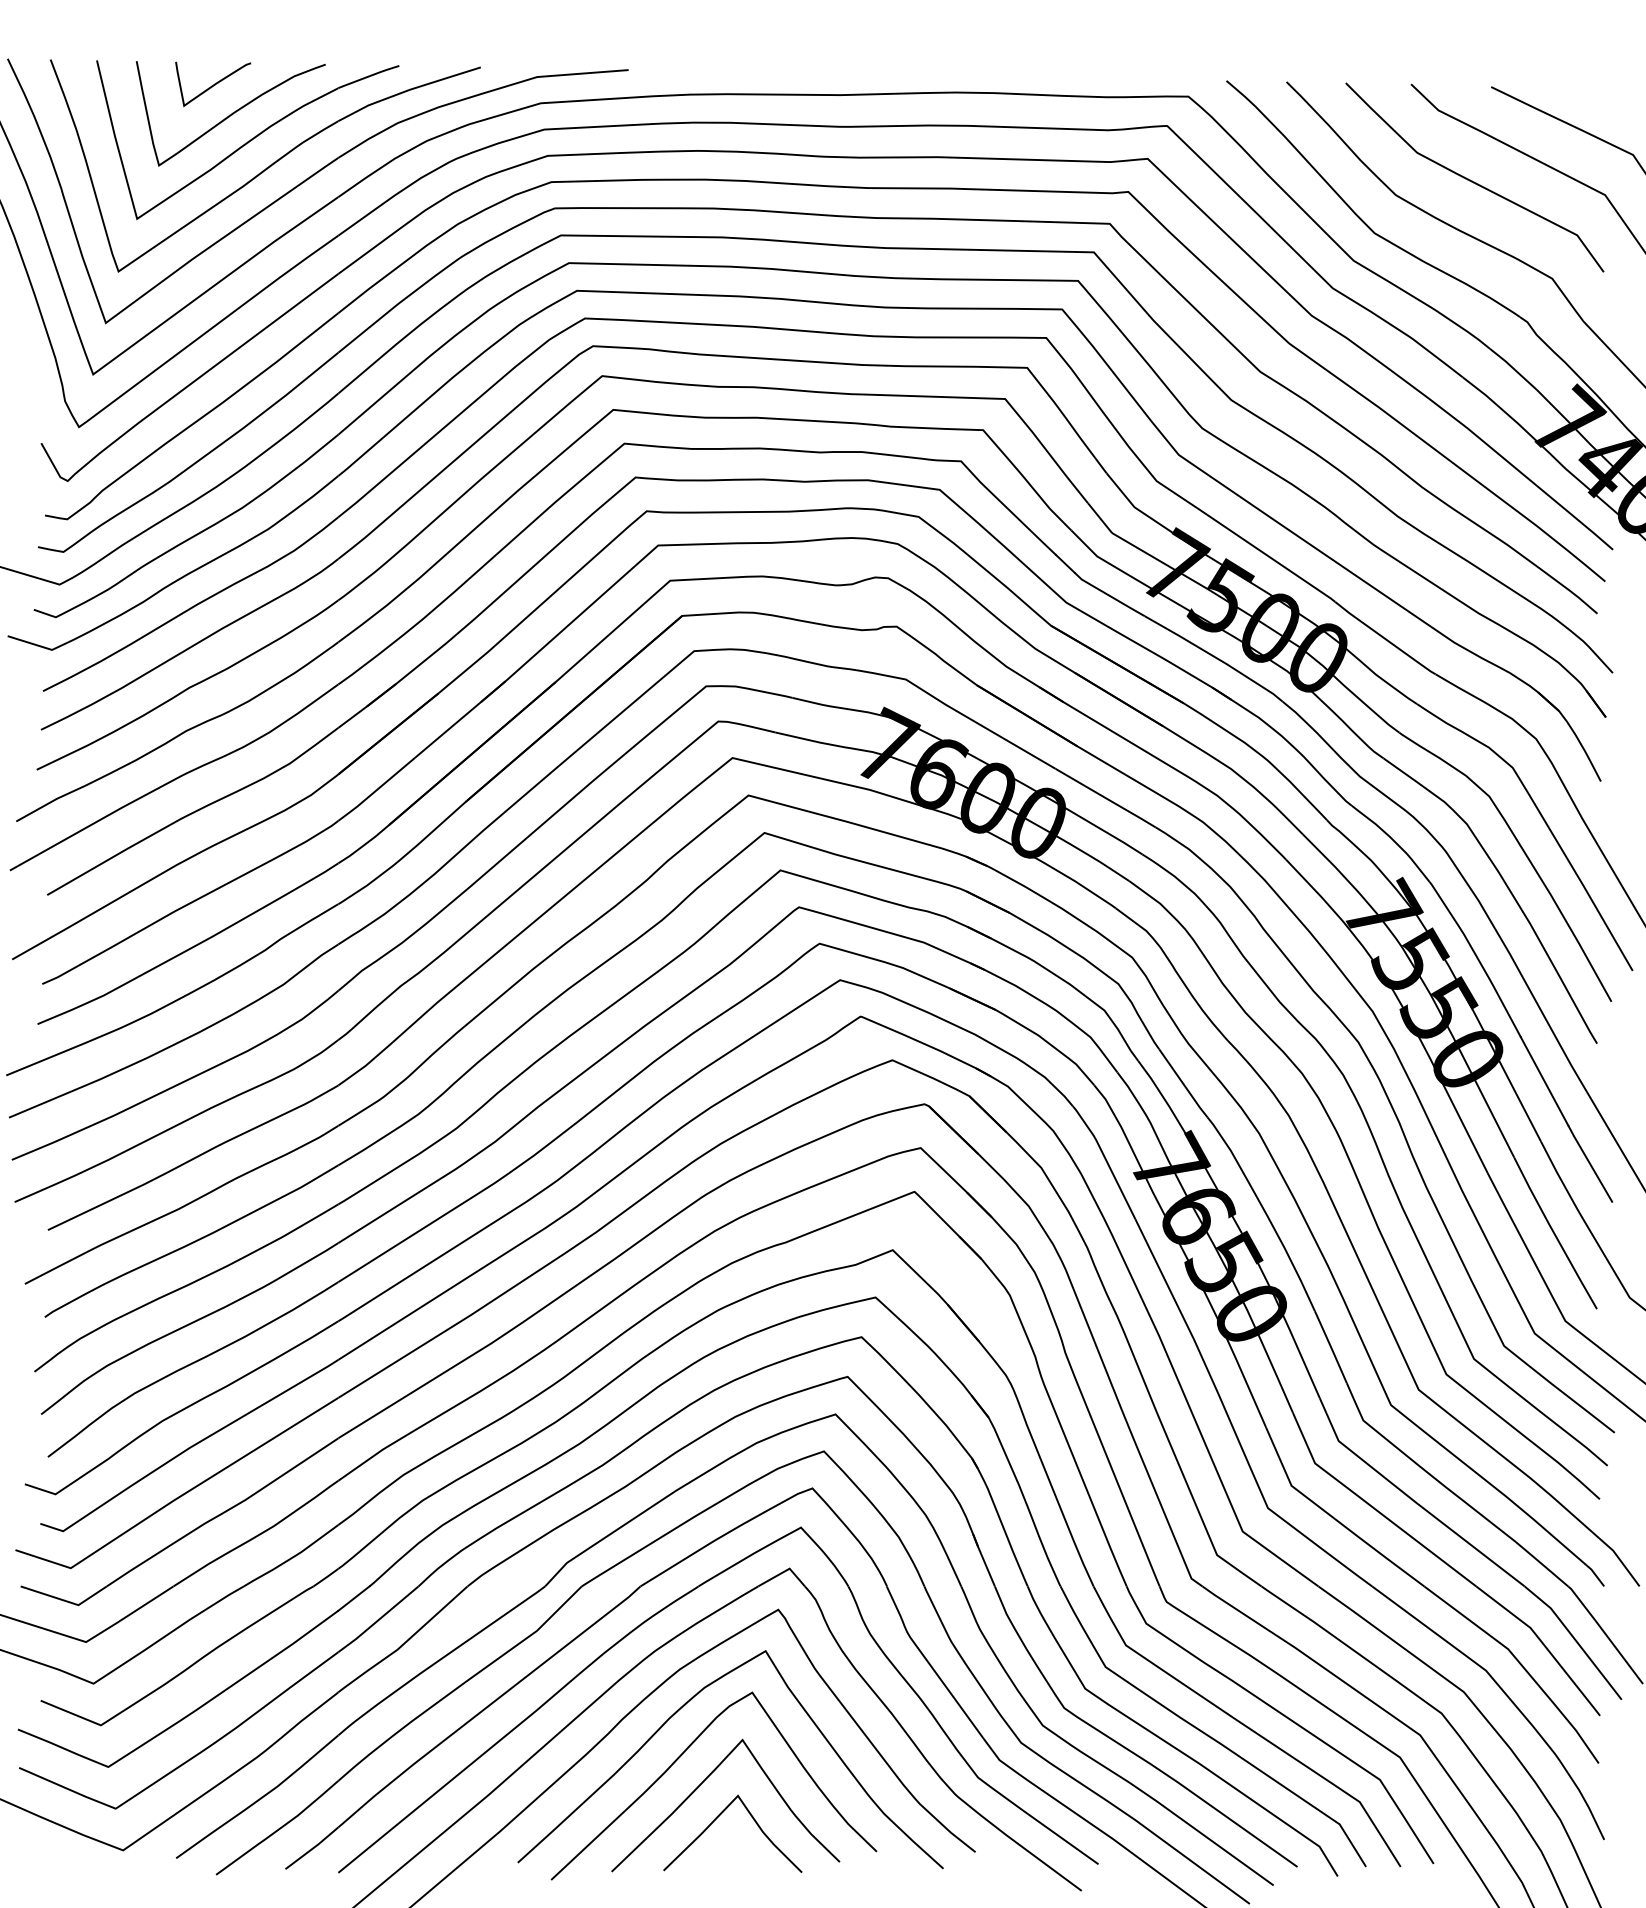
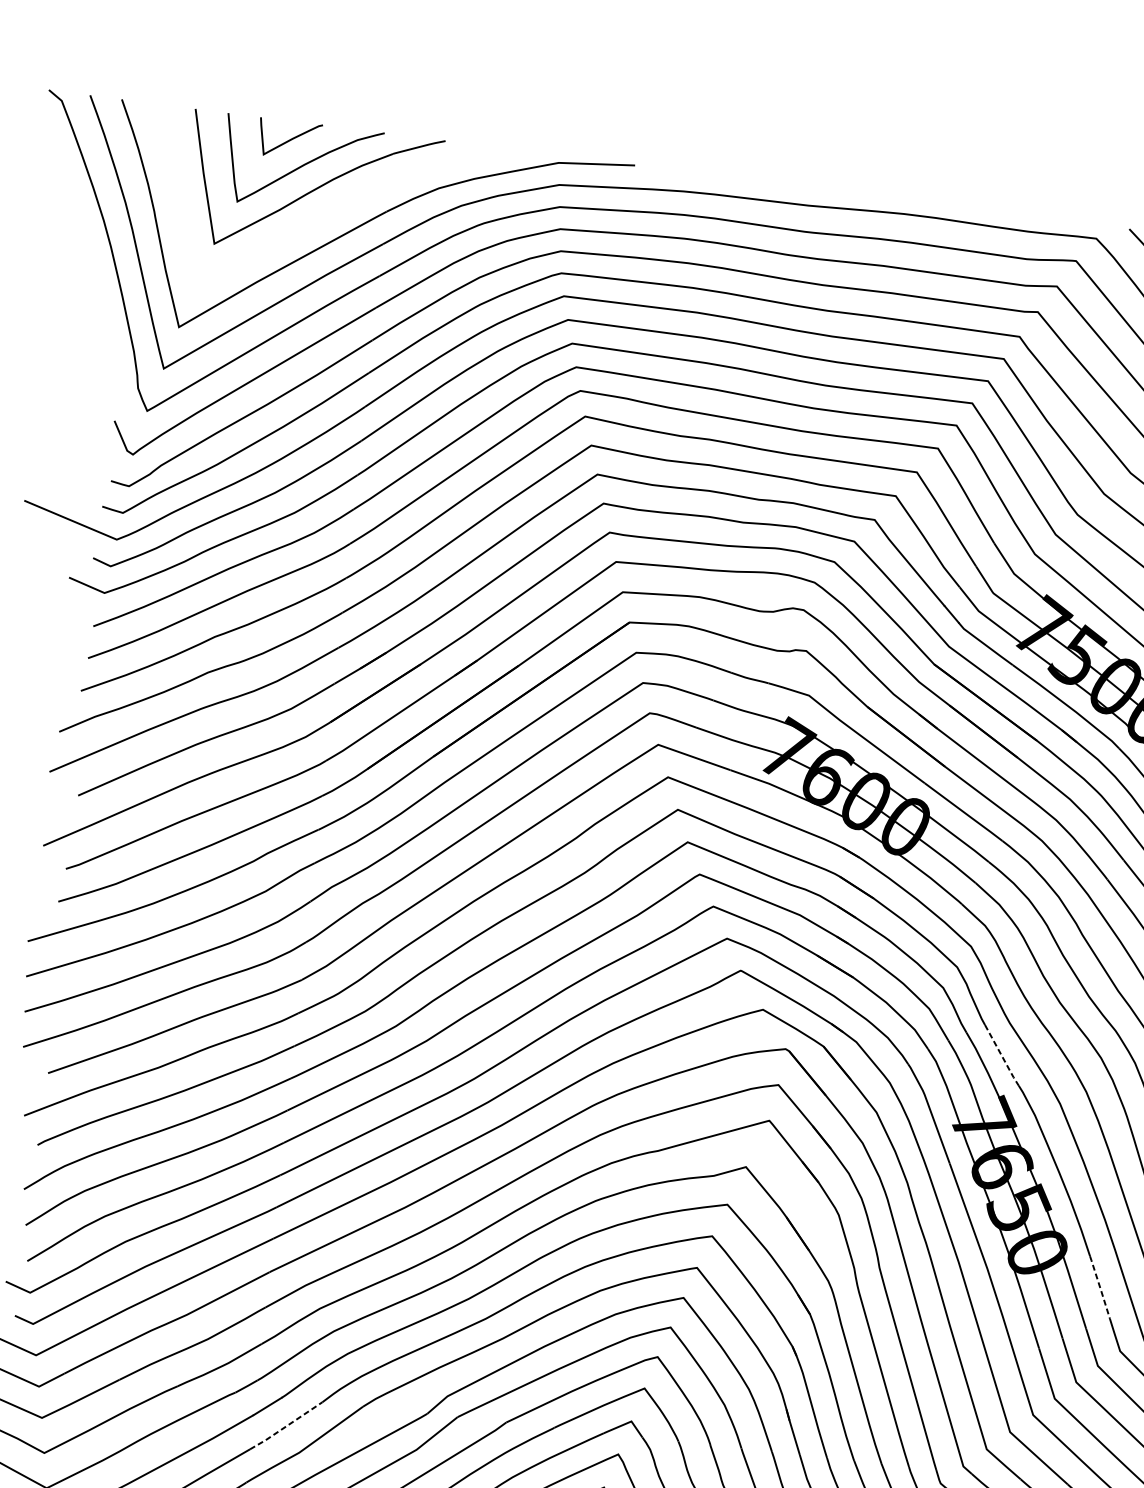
part: (265, 165) -> (325, 211), removed
line: (1183, 1084) -> (1001, 1056), solid -> dashed
line: (1330, 1346) -> (1099, 1286), solid -> dashed
line: (378, 1619) -> (286, 1425), solid -> dashed

